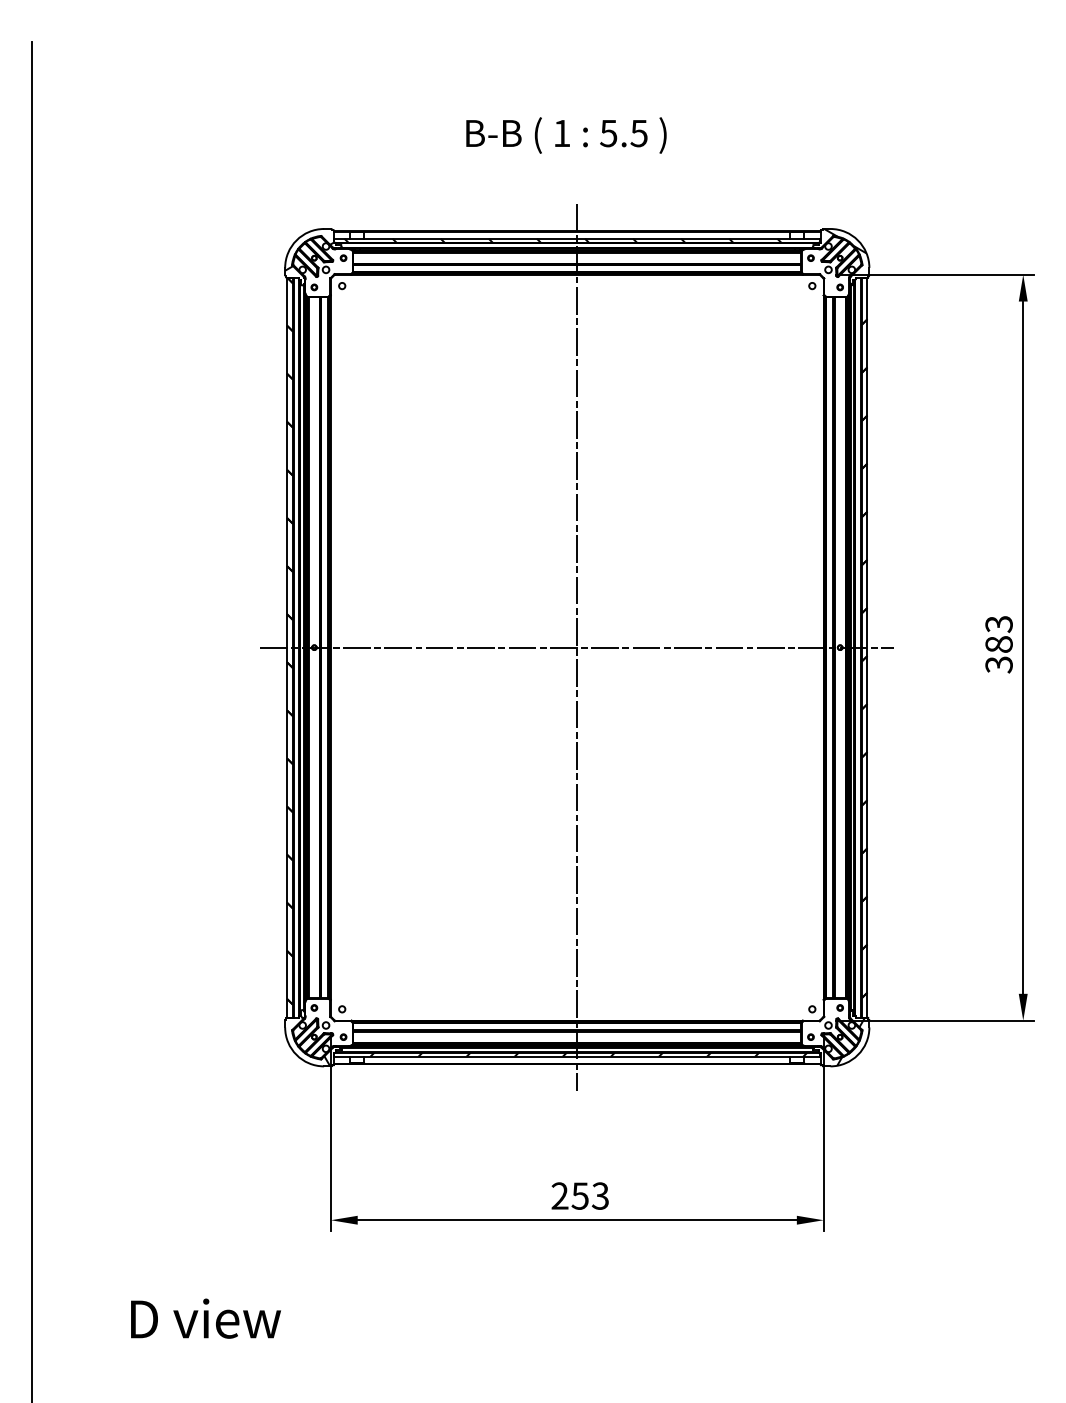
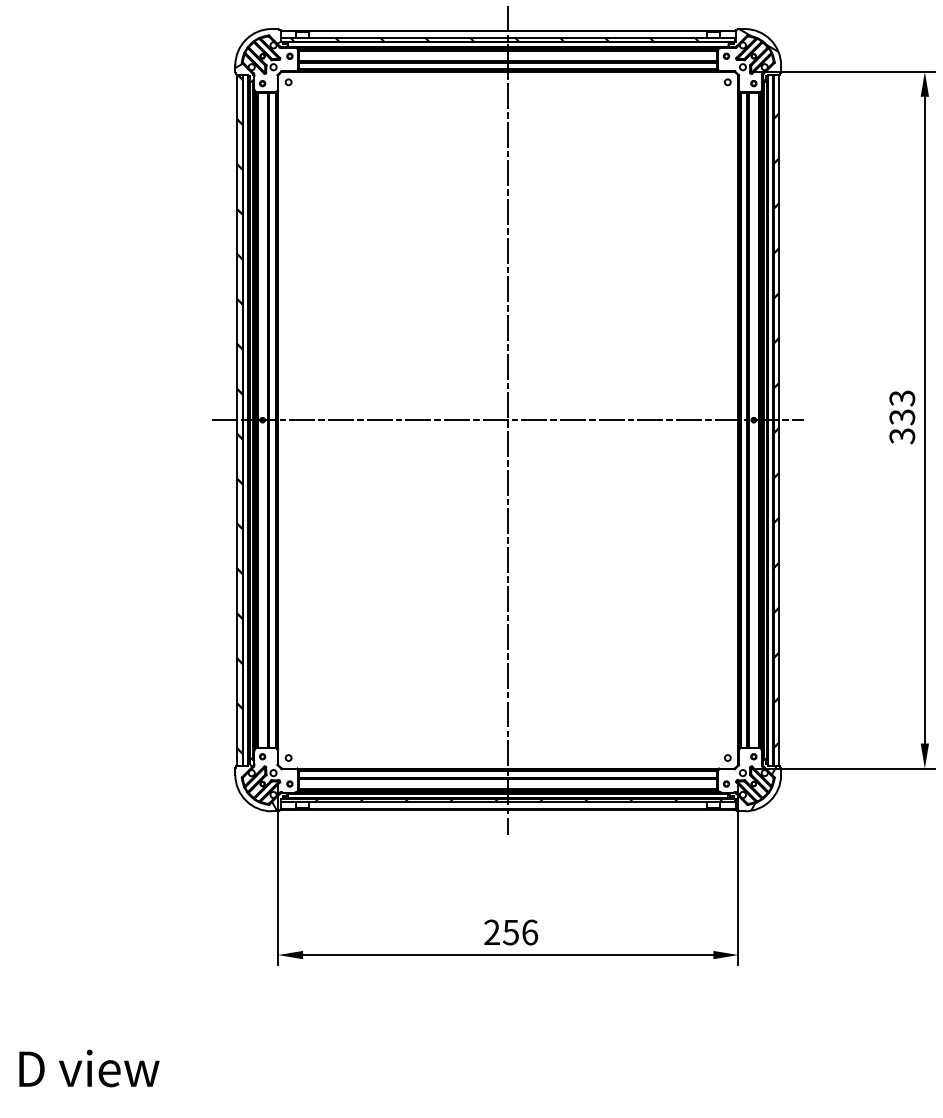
text: (998, 644) -> (901, 417), 383 -> 333
text: (600, 1195) -> (529, 931), 253 -> 256
text: (205, 1318) -> (88, 1068), moved

